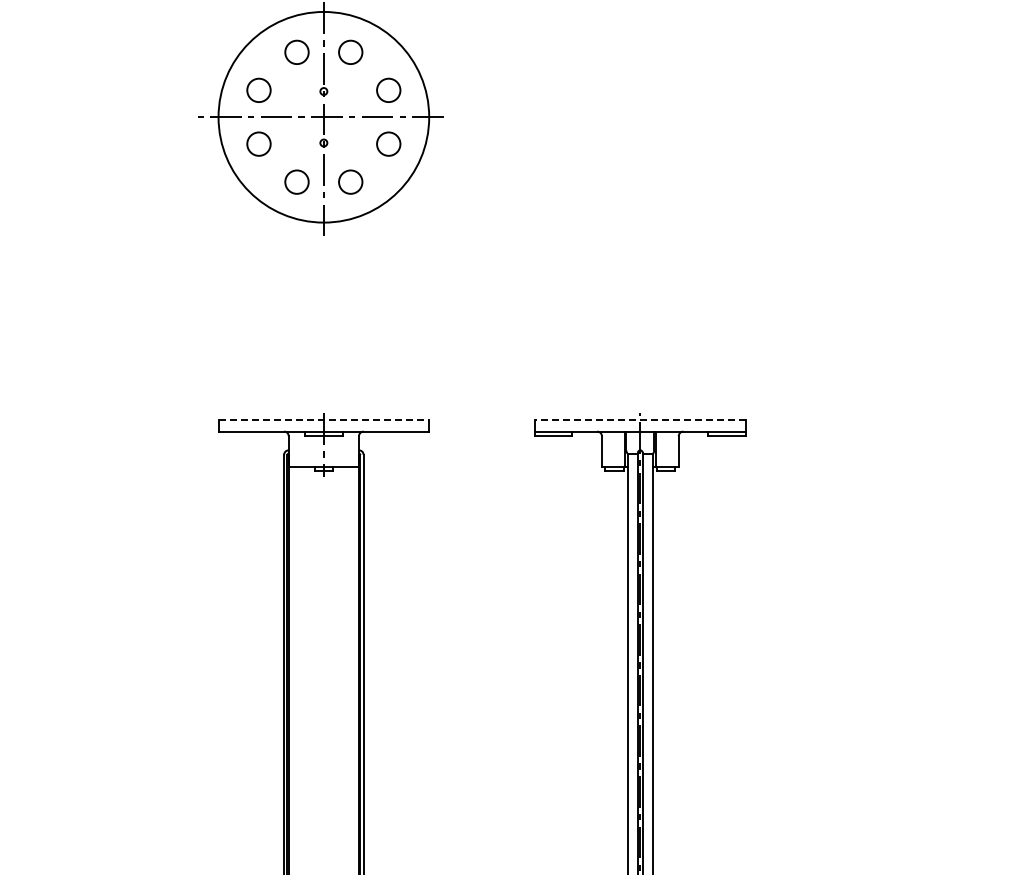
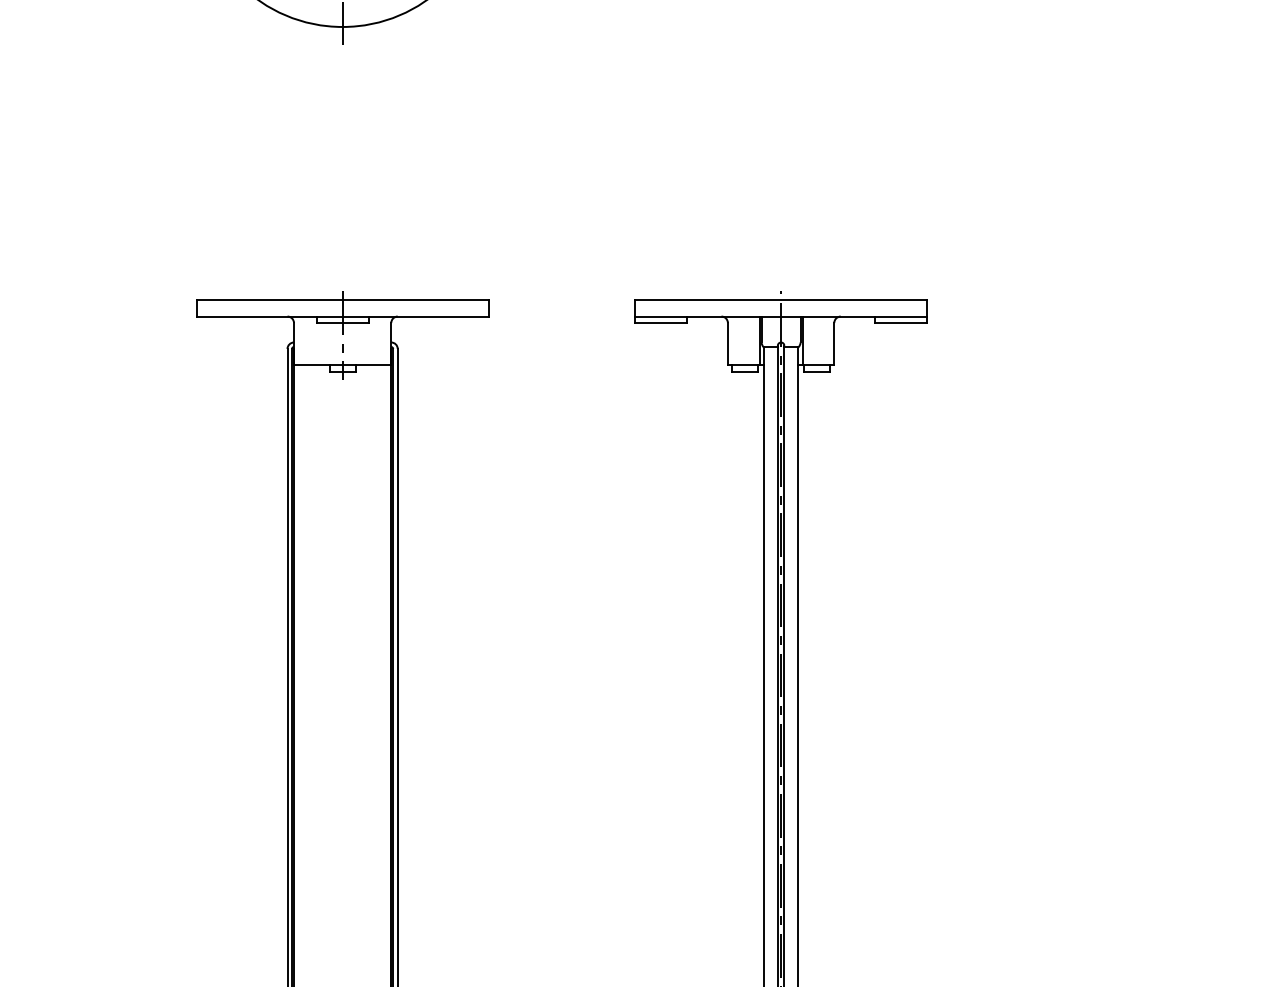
line: (324, 419) -> (343, 299), dashed -> solid
line: (639, 419) -> (779, 299), dashed -> solid

